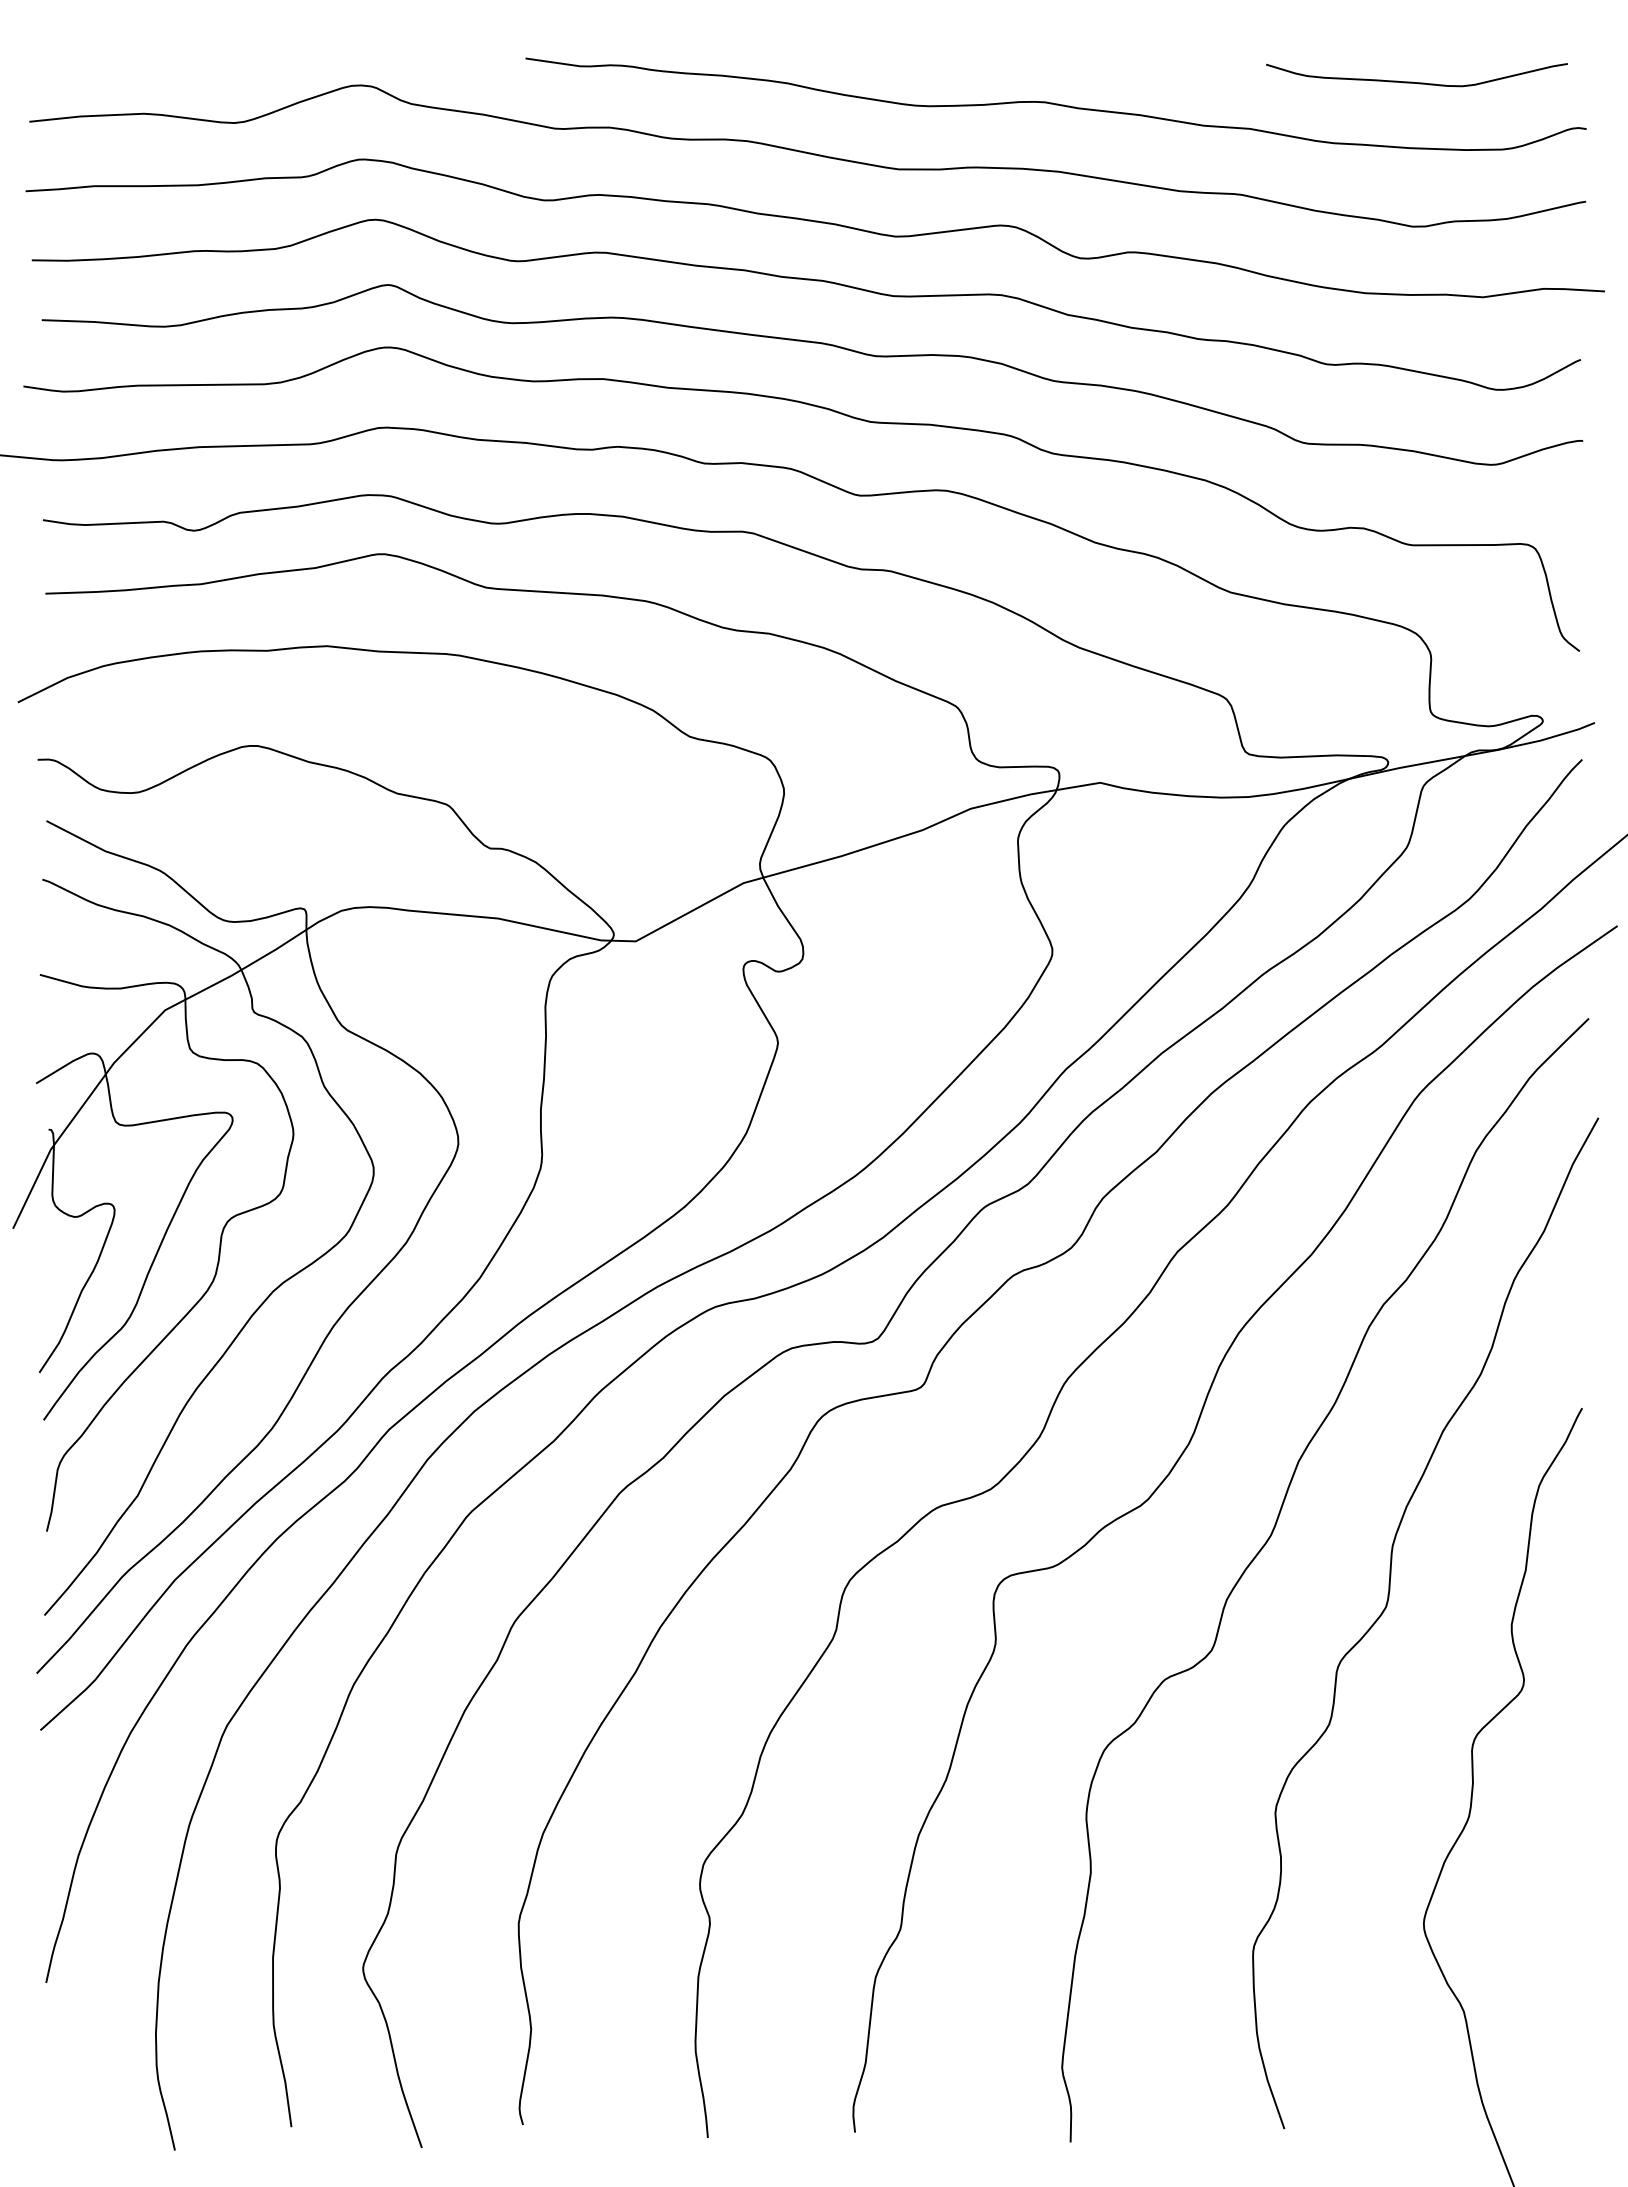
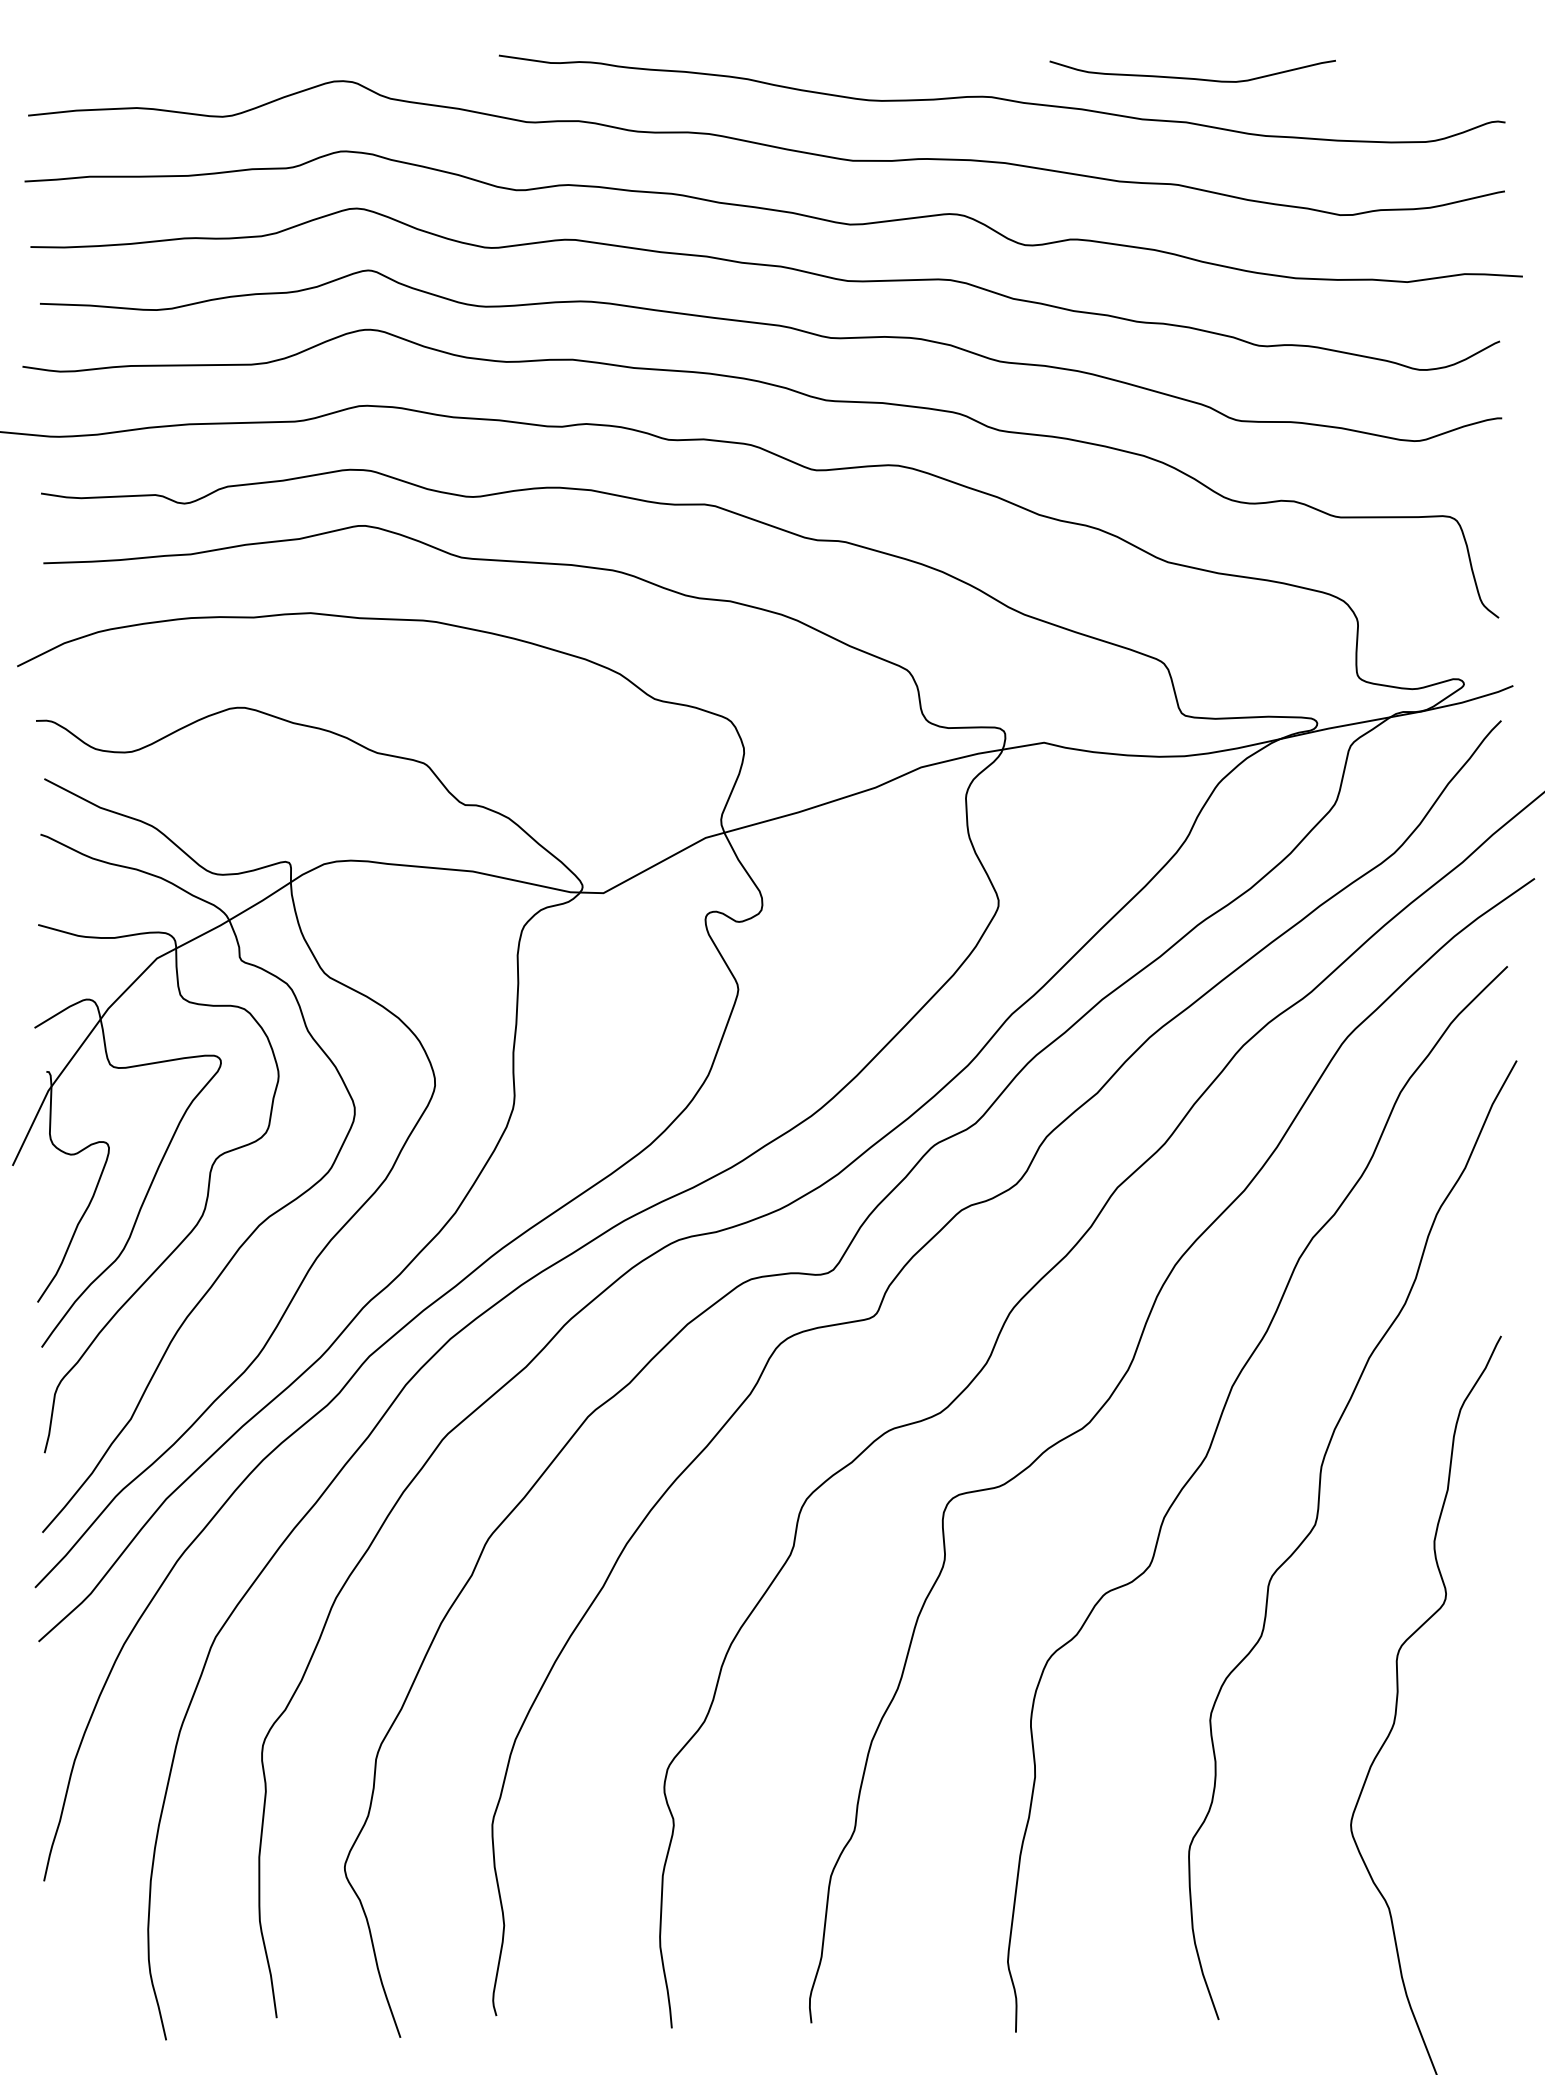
curve: (1416, 82) -> (1192, 78), moved

